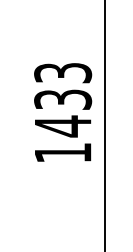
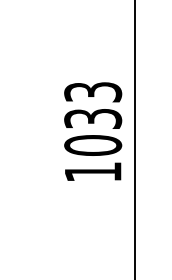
text: (63, 126) -> (93, 145), 1433 -> 1033

